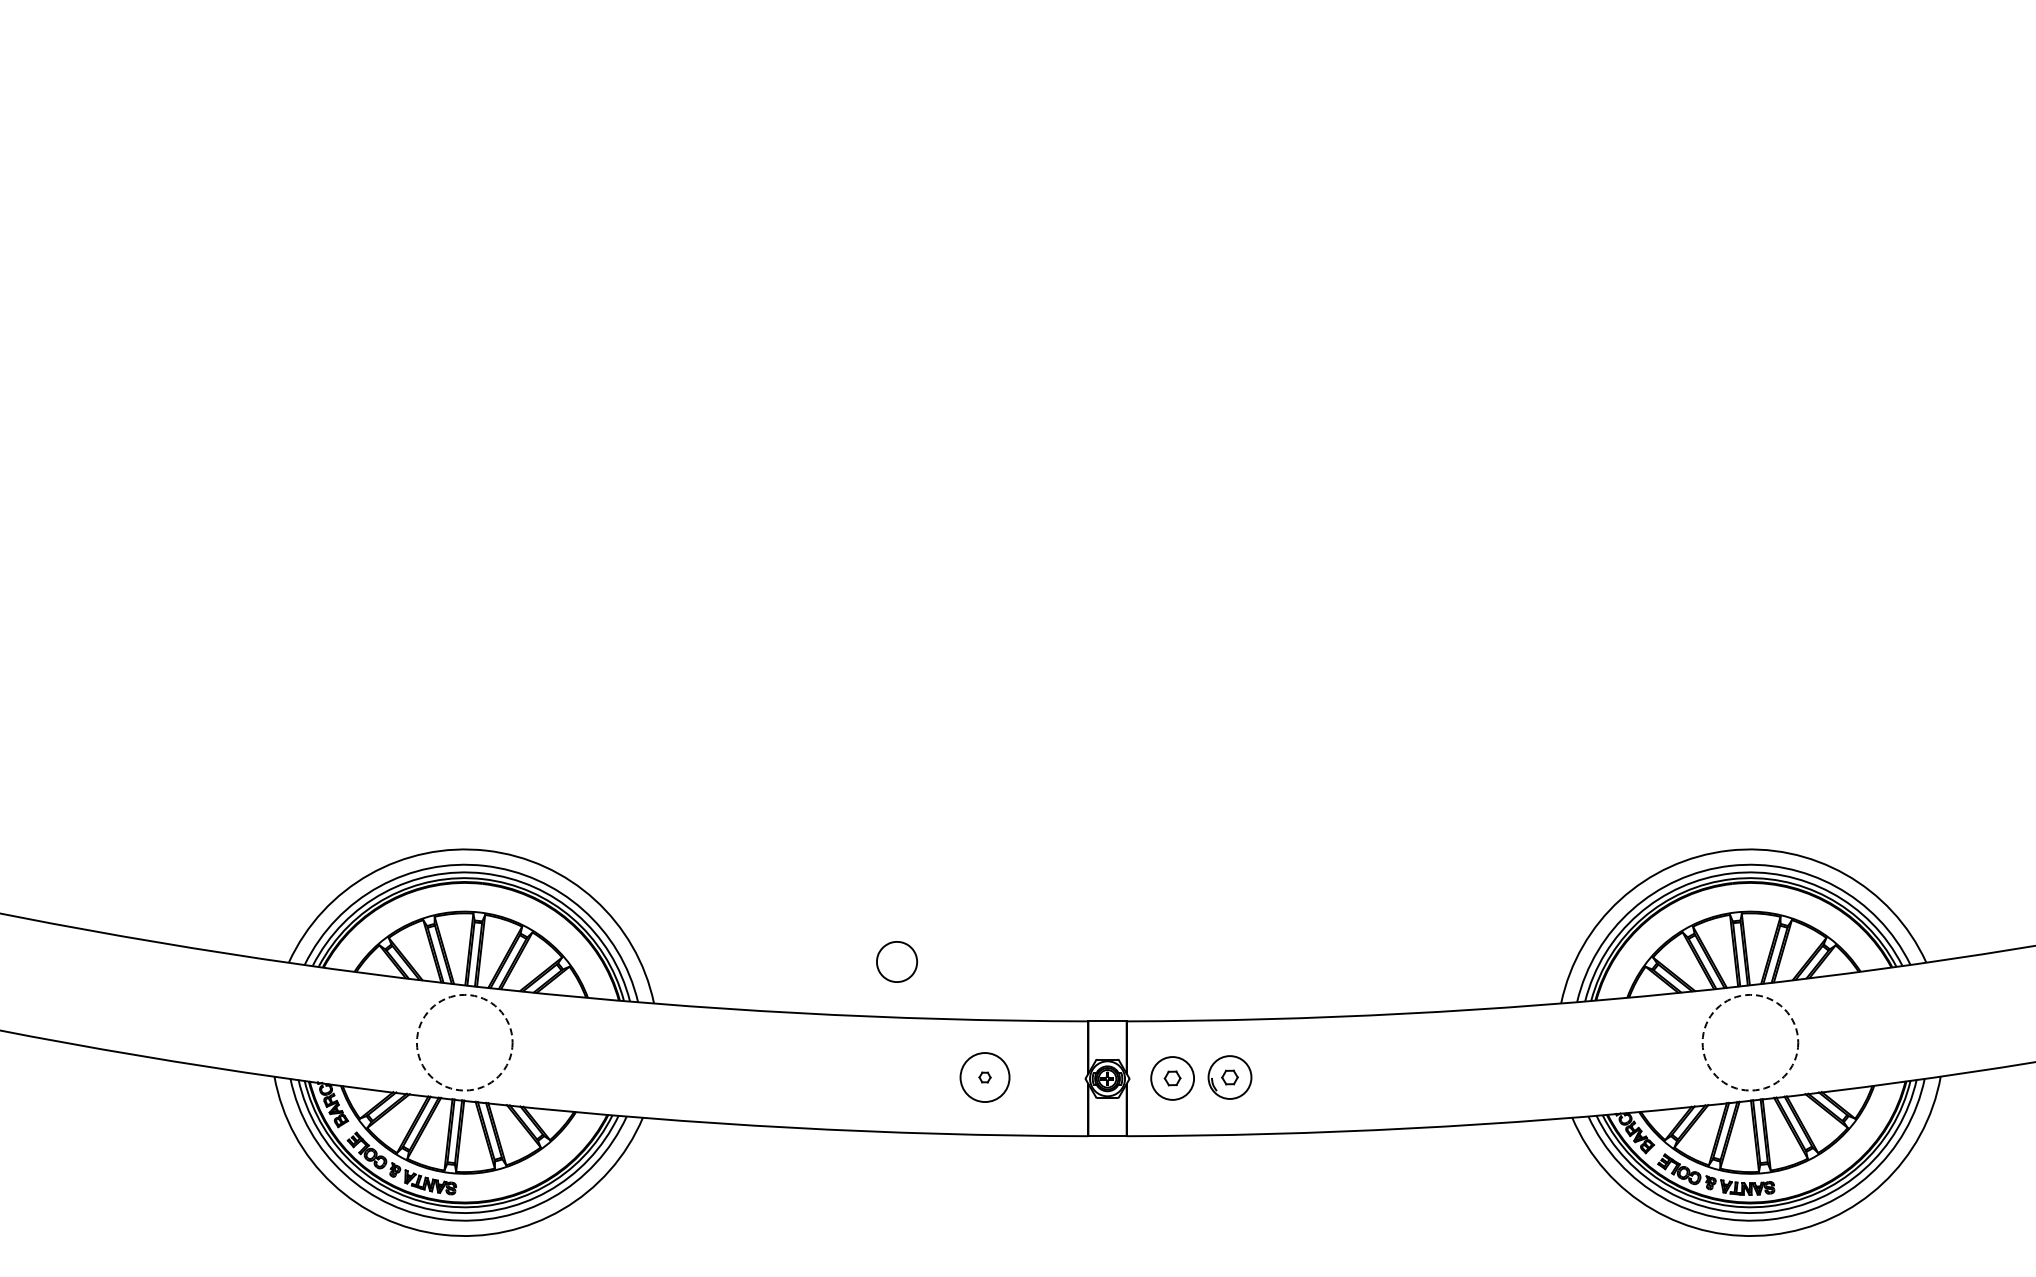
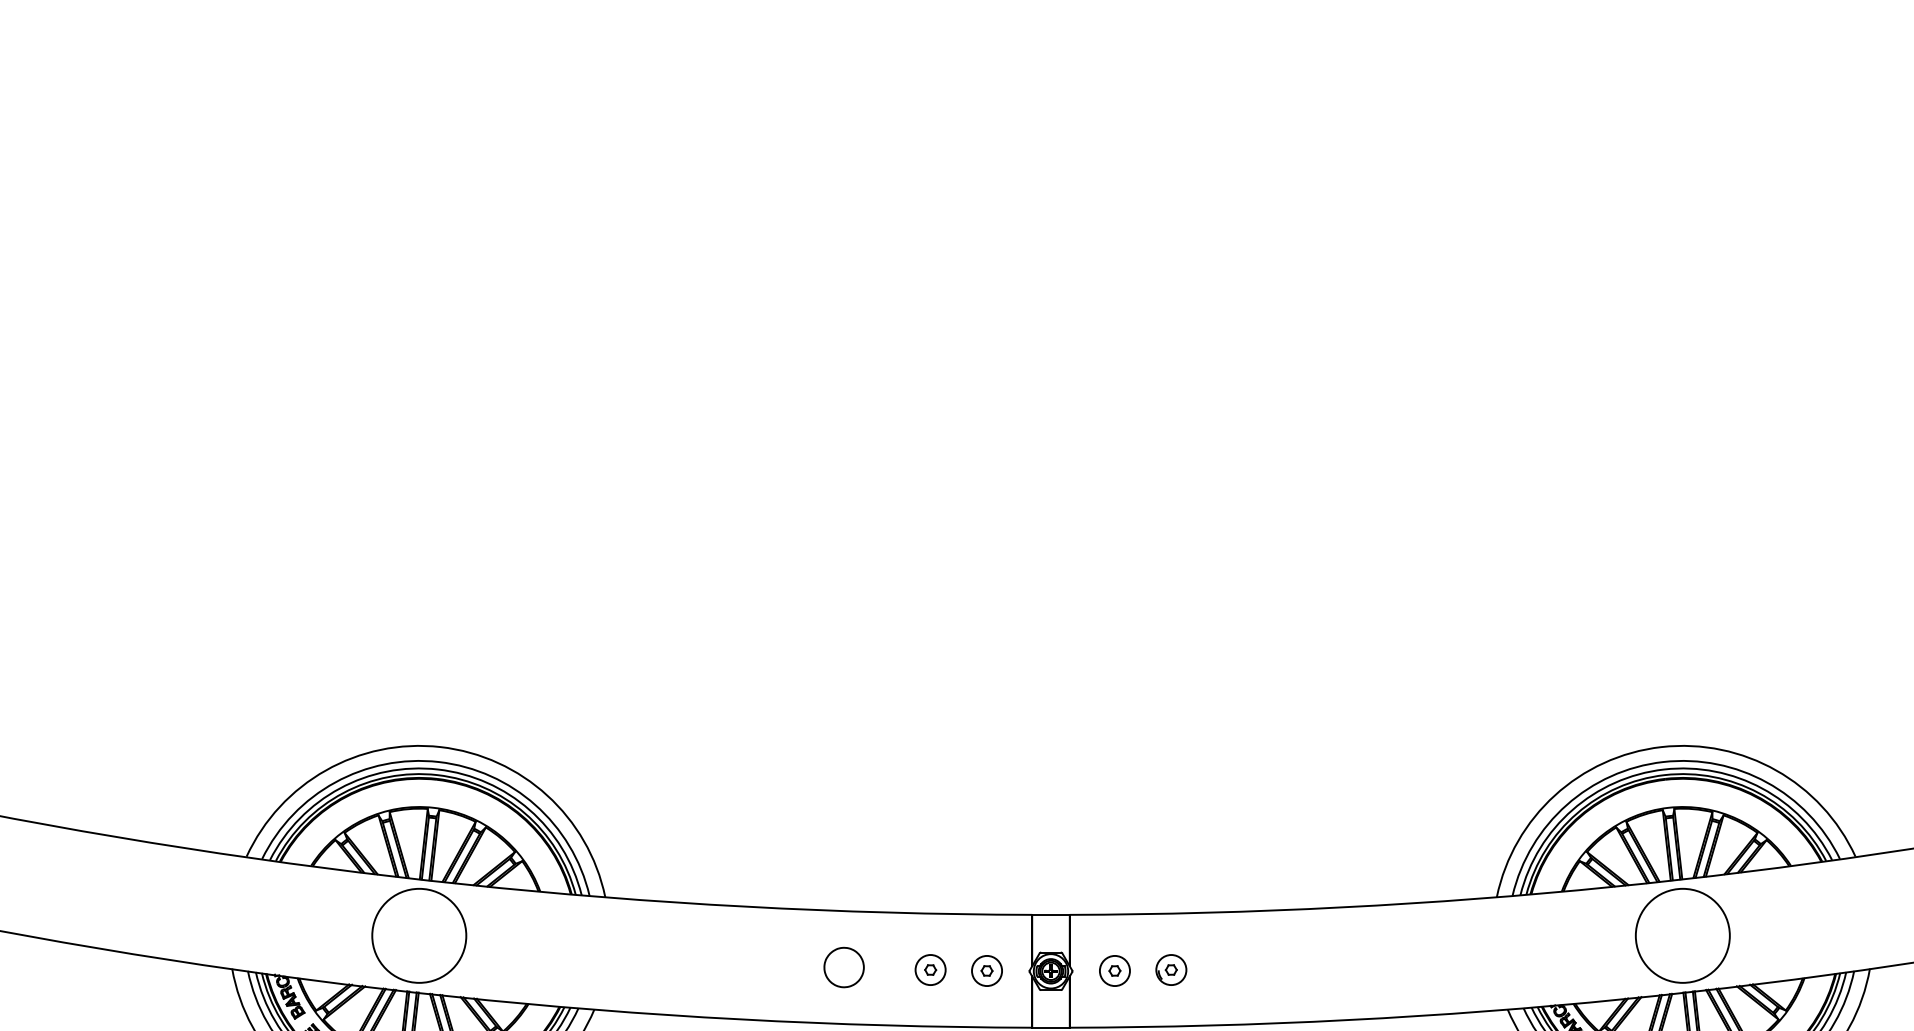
part: (897, 961) -> (844, 967), moved
circle: (464, 1042) -> (419, 935), dashed -> solid
circle: (1750, 1042) -> (1682, 935), dashed -> solid
circle: (984, 1077) -> (930, 970), size x0.62
part: (1229, 1077) -> (1170, 970), size x0.71
part: (1042, 1078) -> (987, 971), added
part: (1172, 1078) -> (1114, 971), size x0.71

